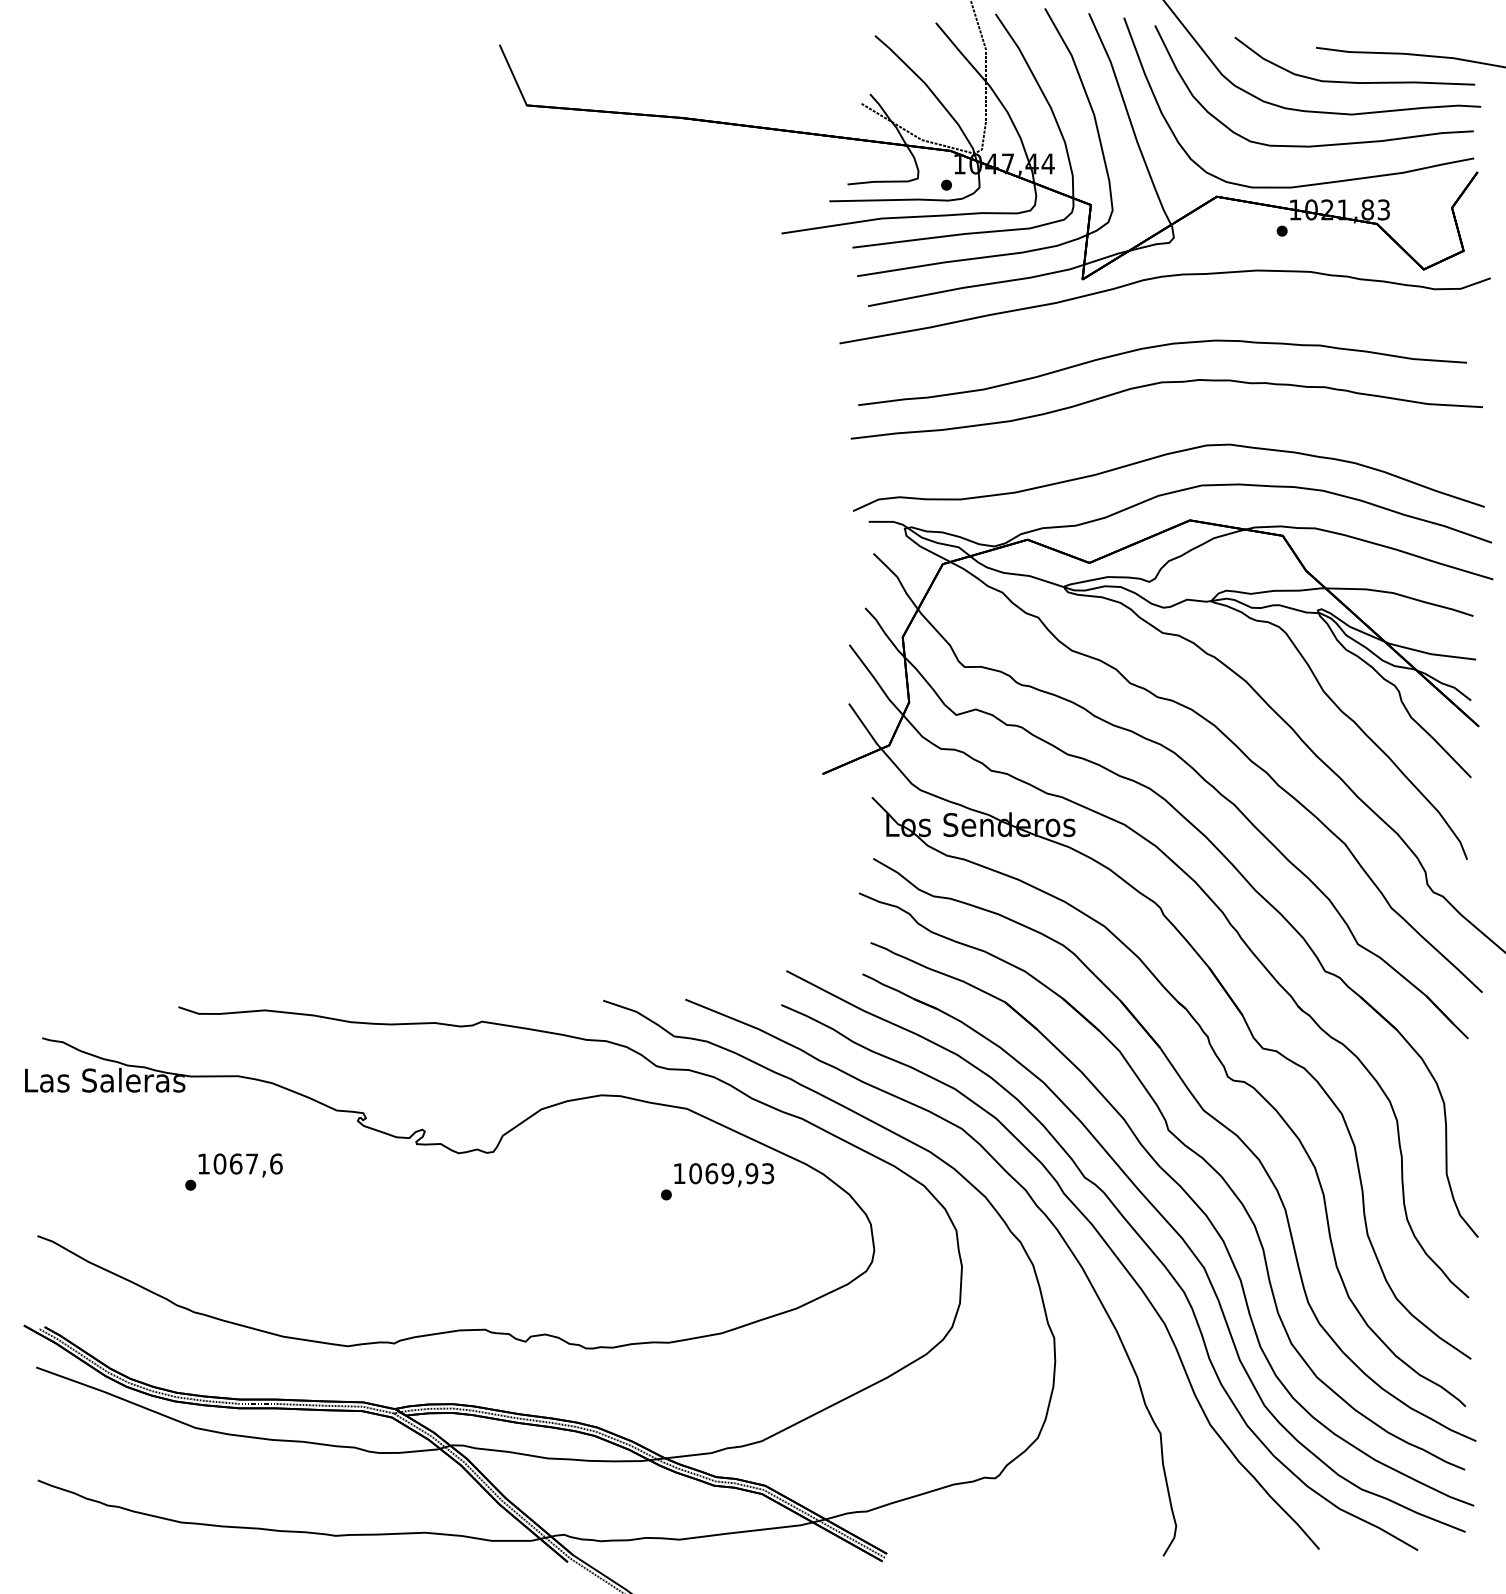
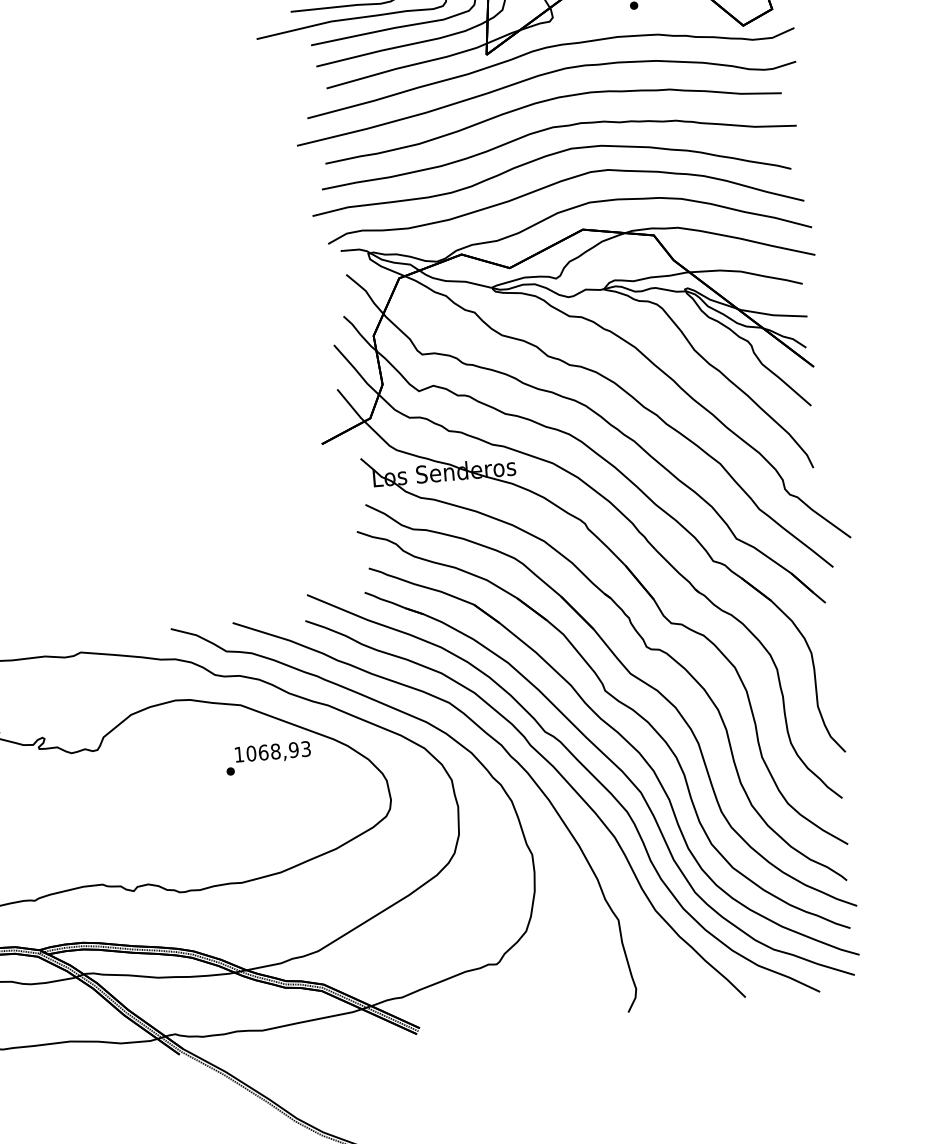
curve: (1147, 314) -> (537, 77), added
curve: (1147, 421) -> (544, 157), added
text: (727, 1173) -> (275, 751), 1069,93 -> 1068,93

